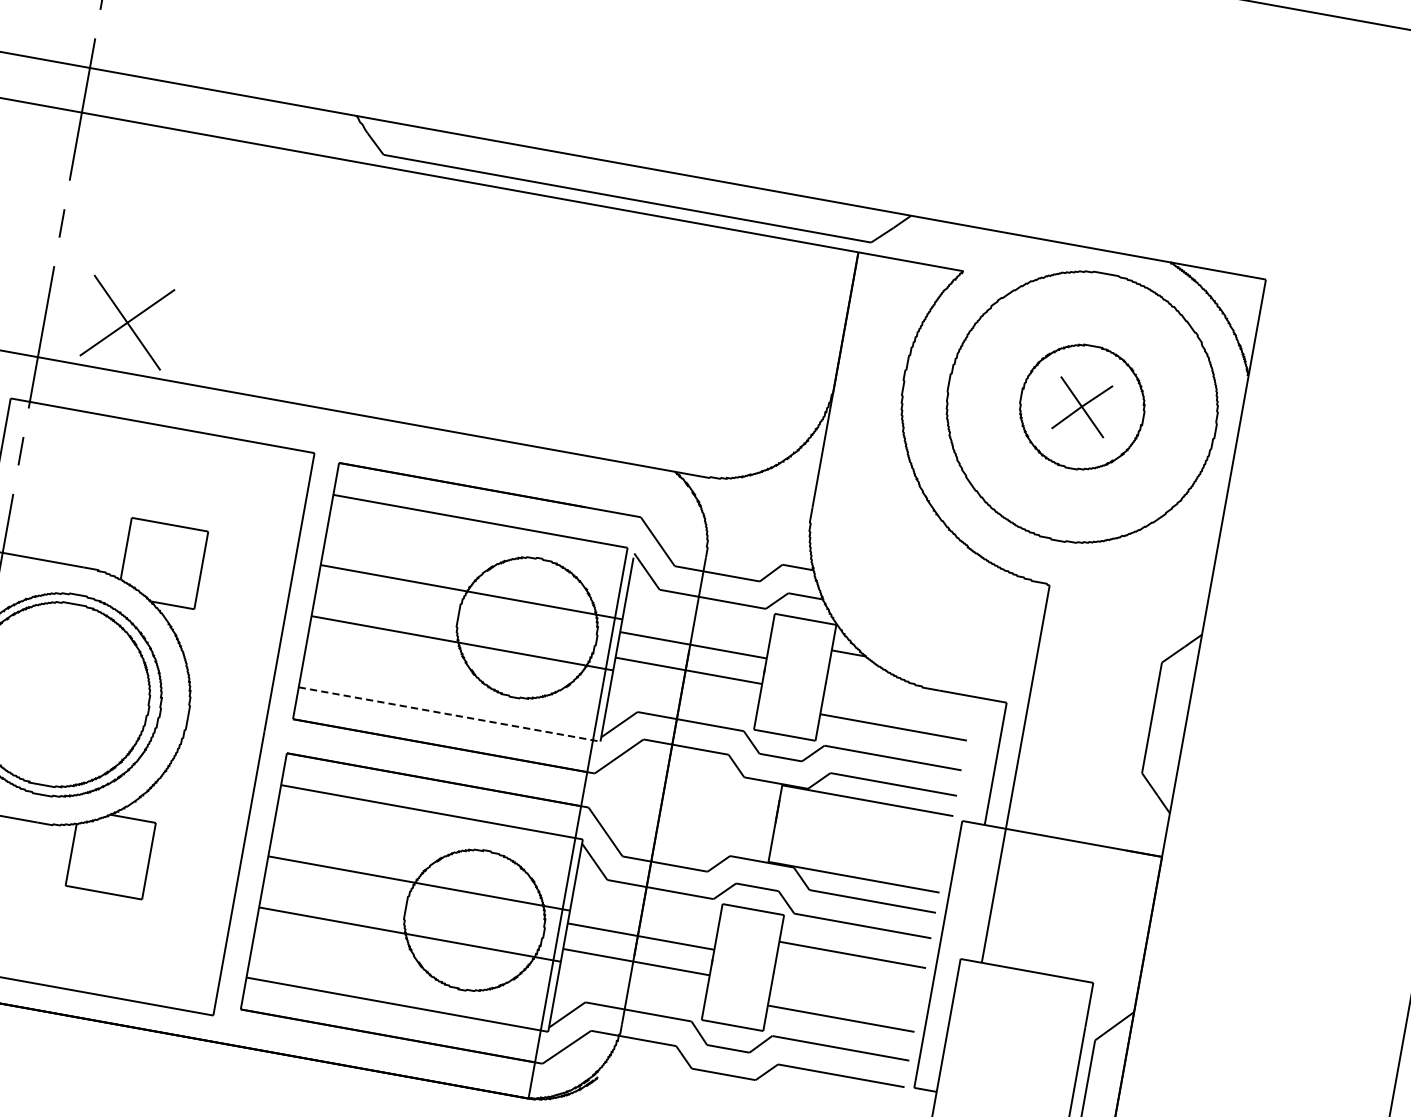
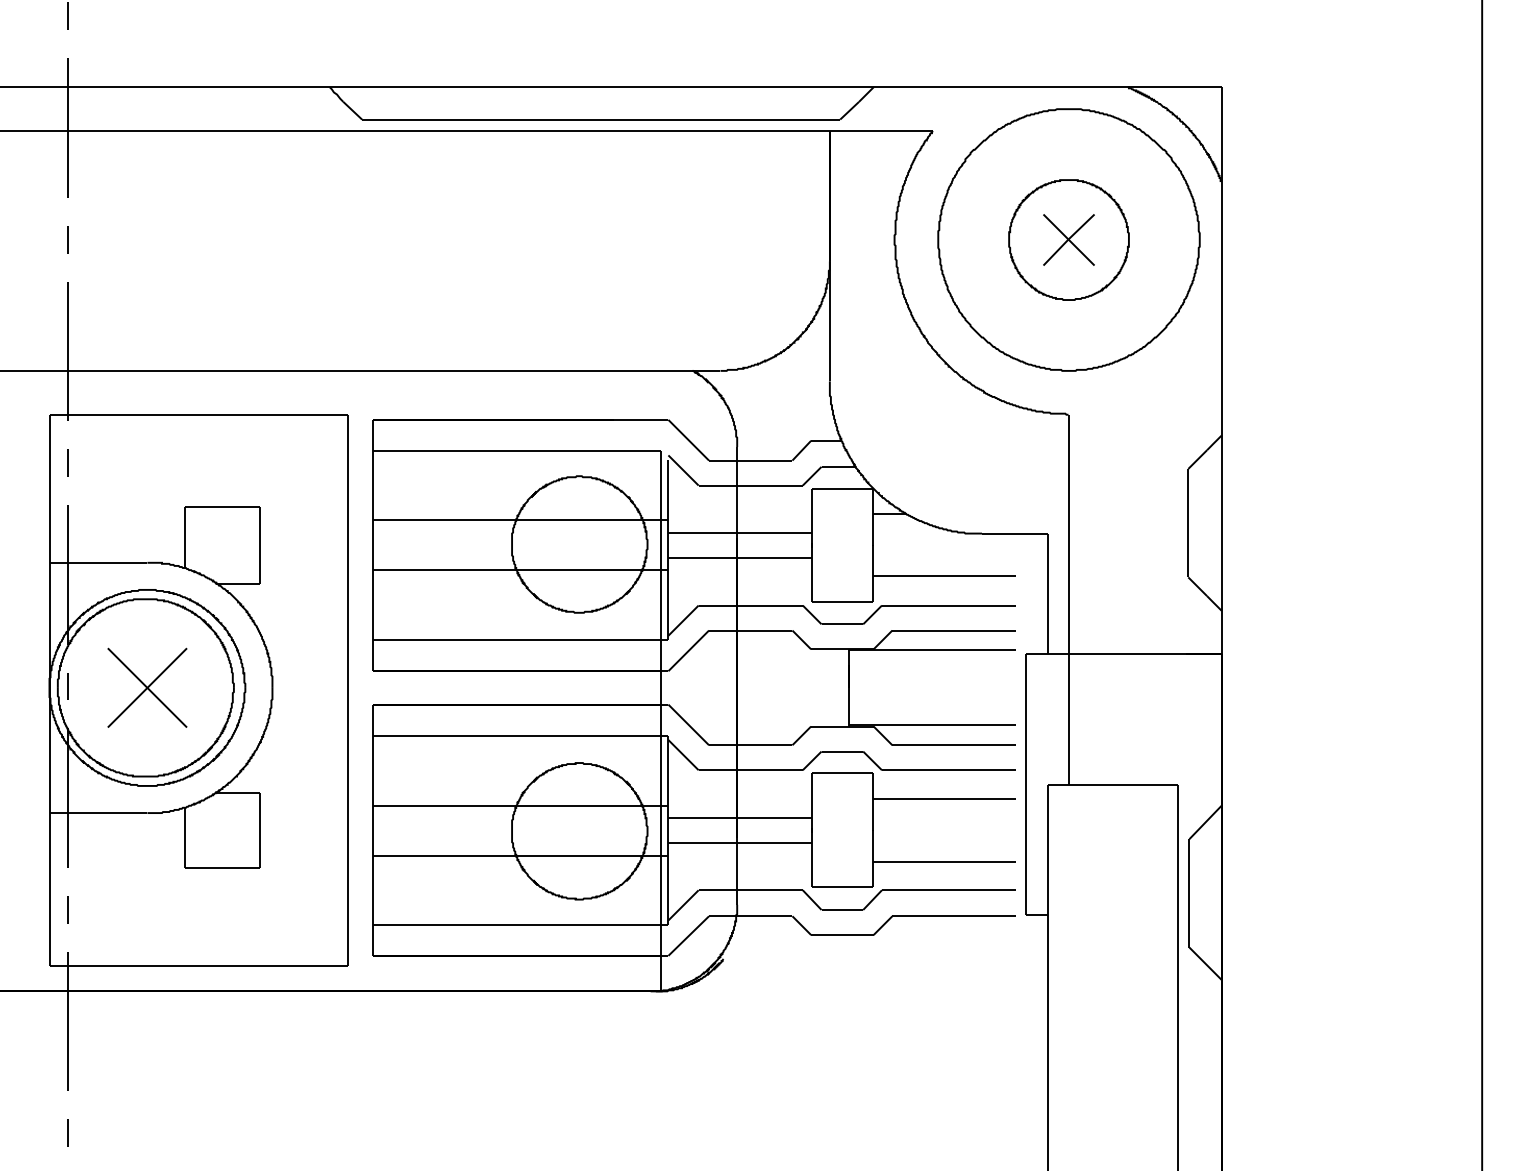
part: (127, 322) -> (147, 687), moved
line: (449, 714) -> (520, 639), dashed -> solid

